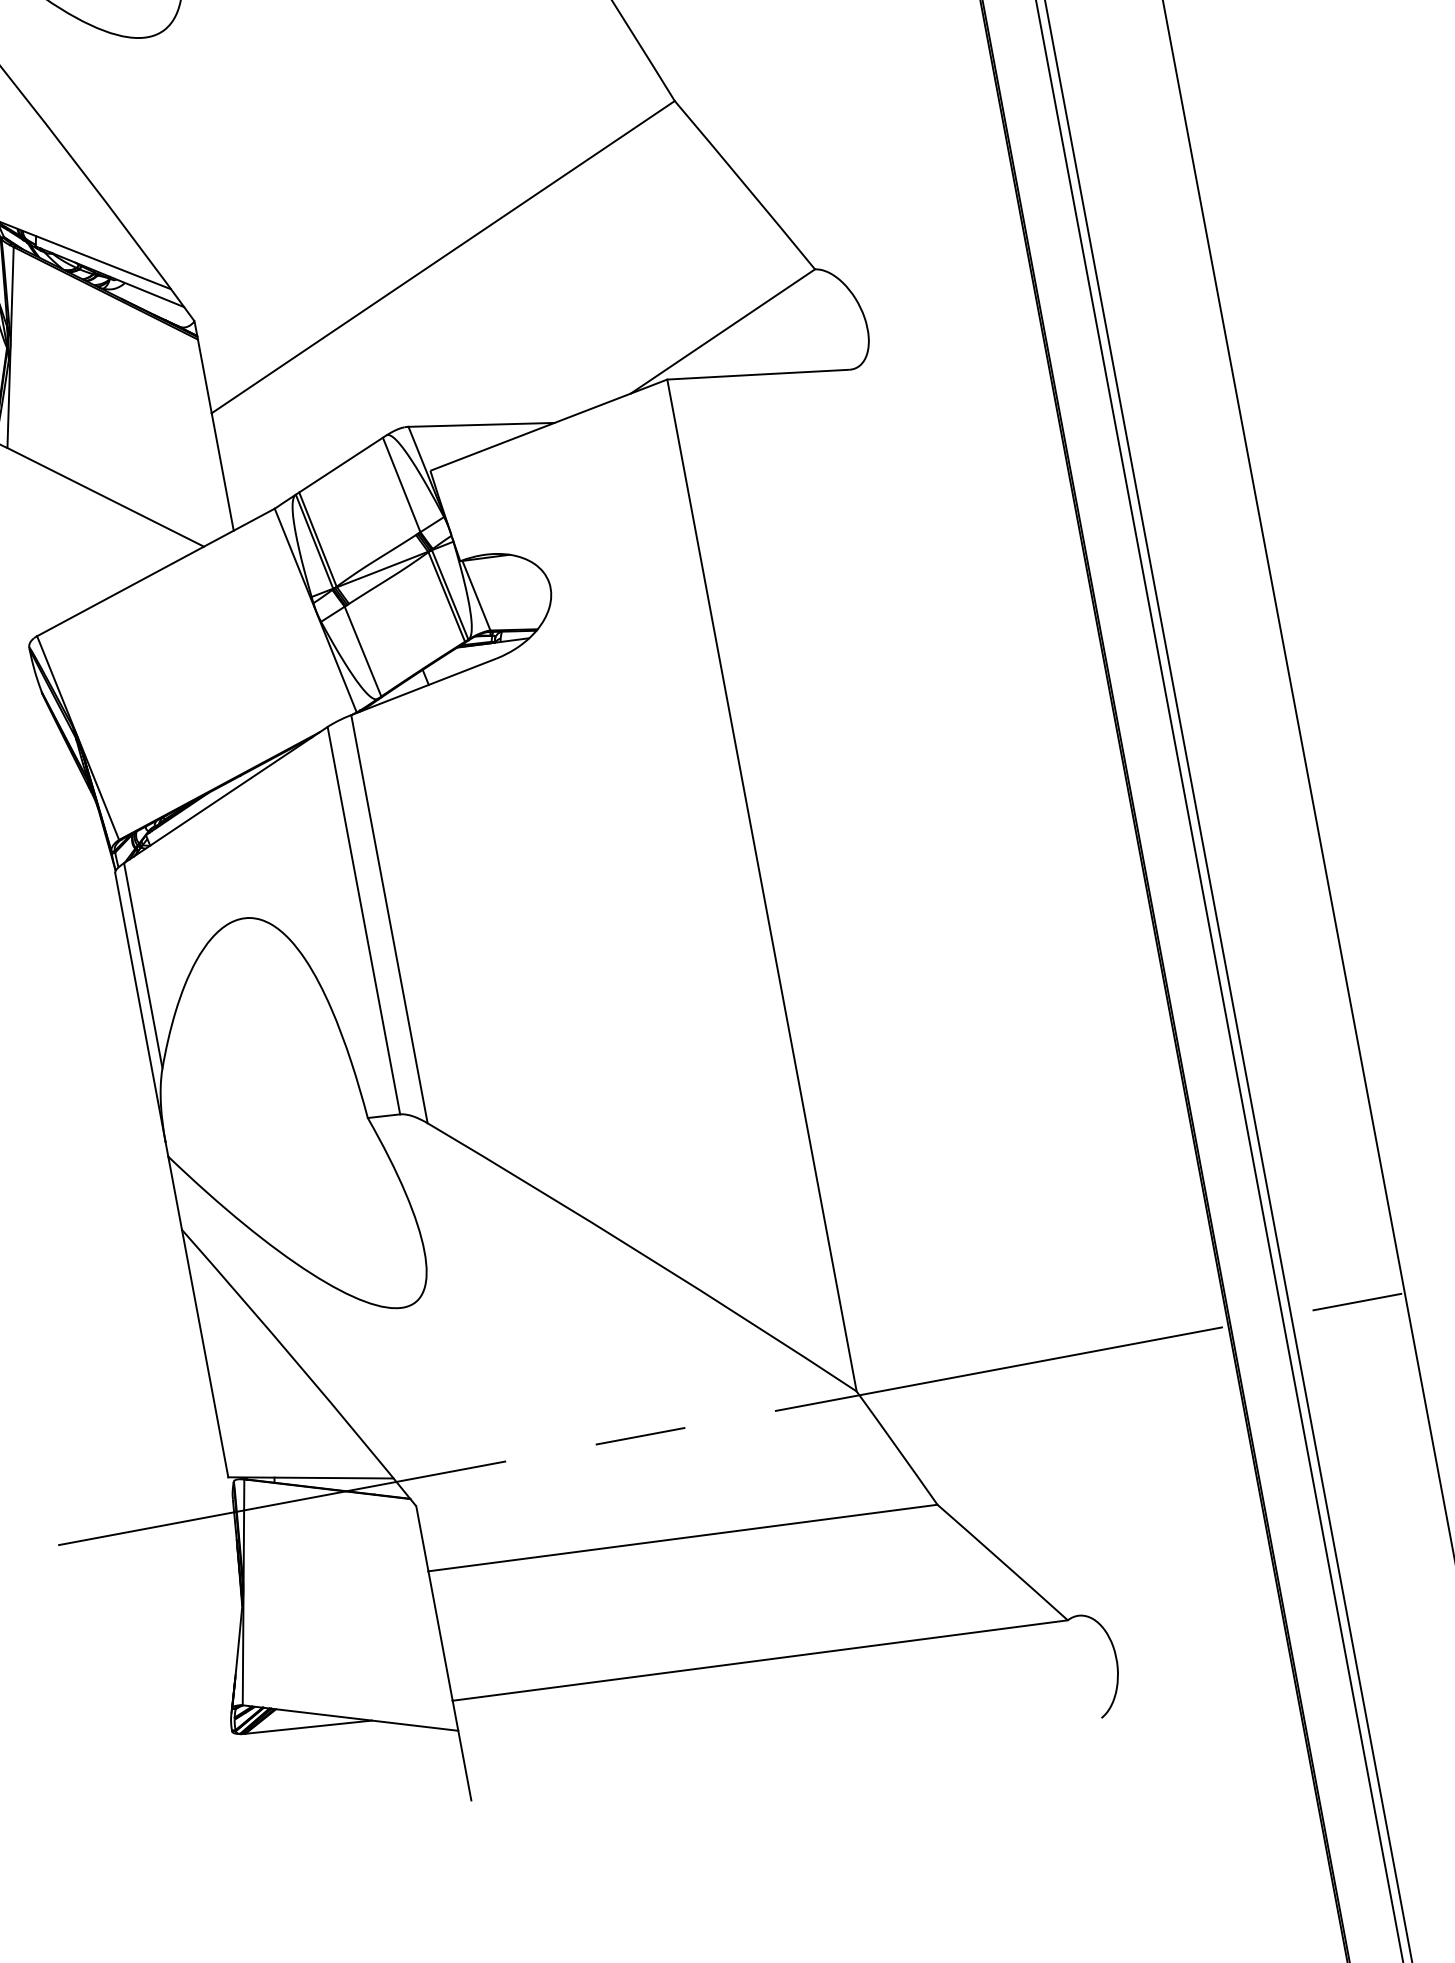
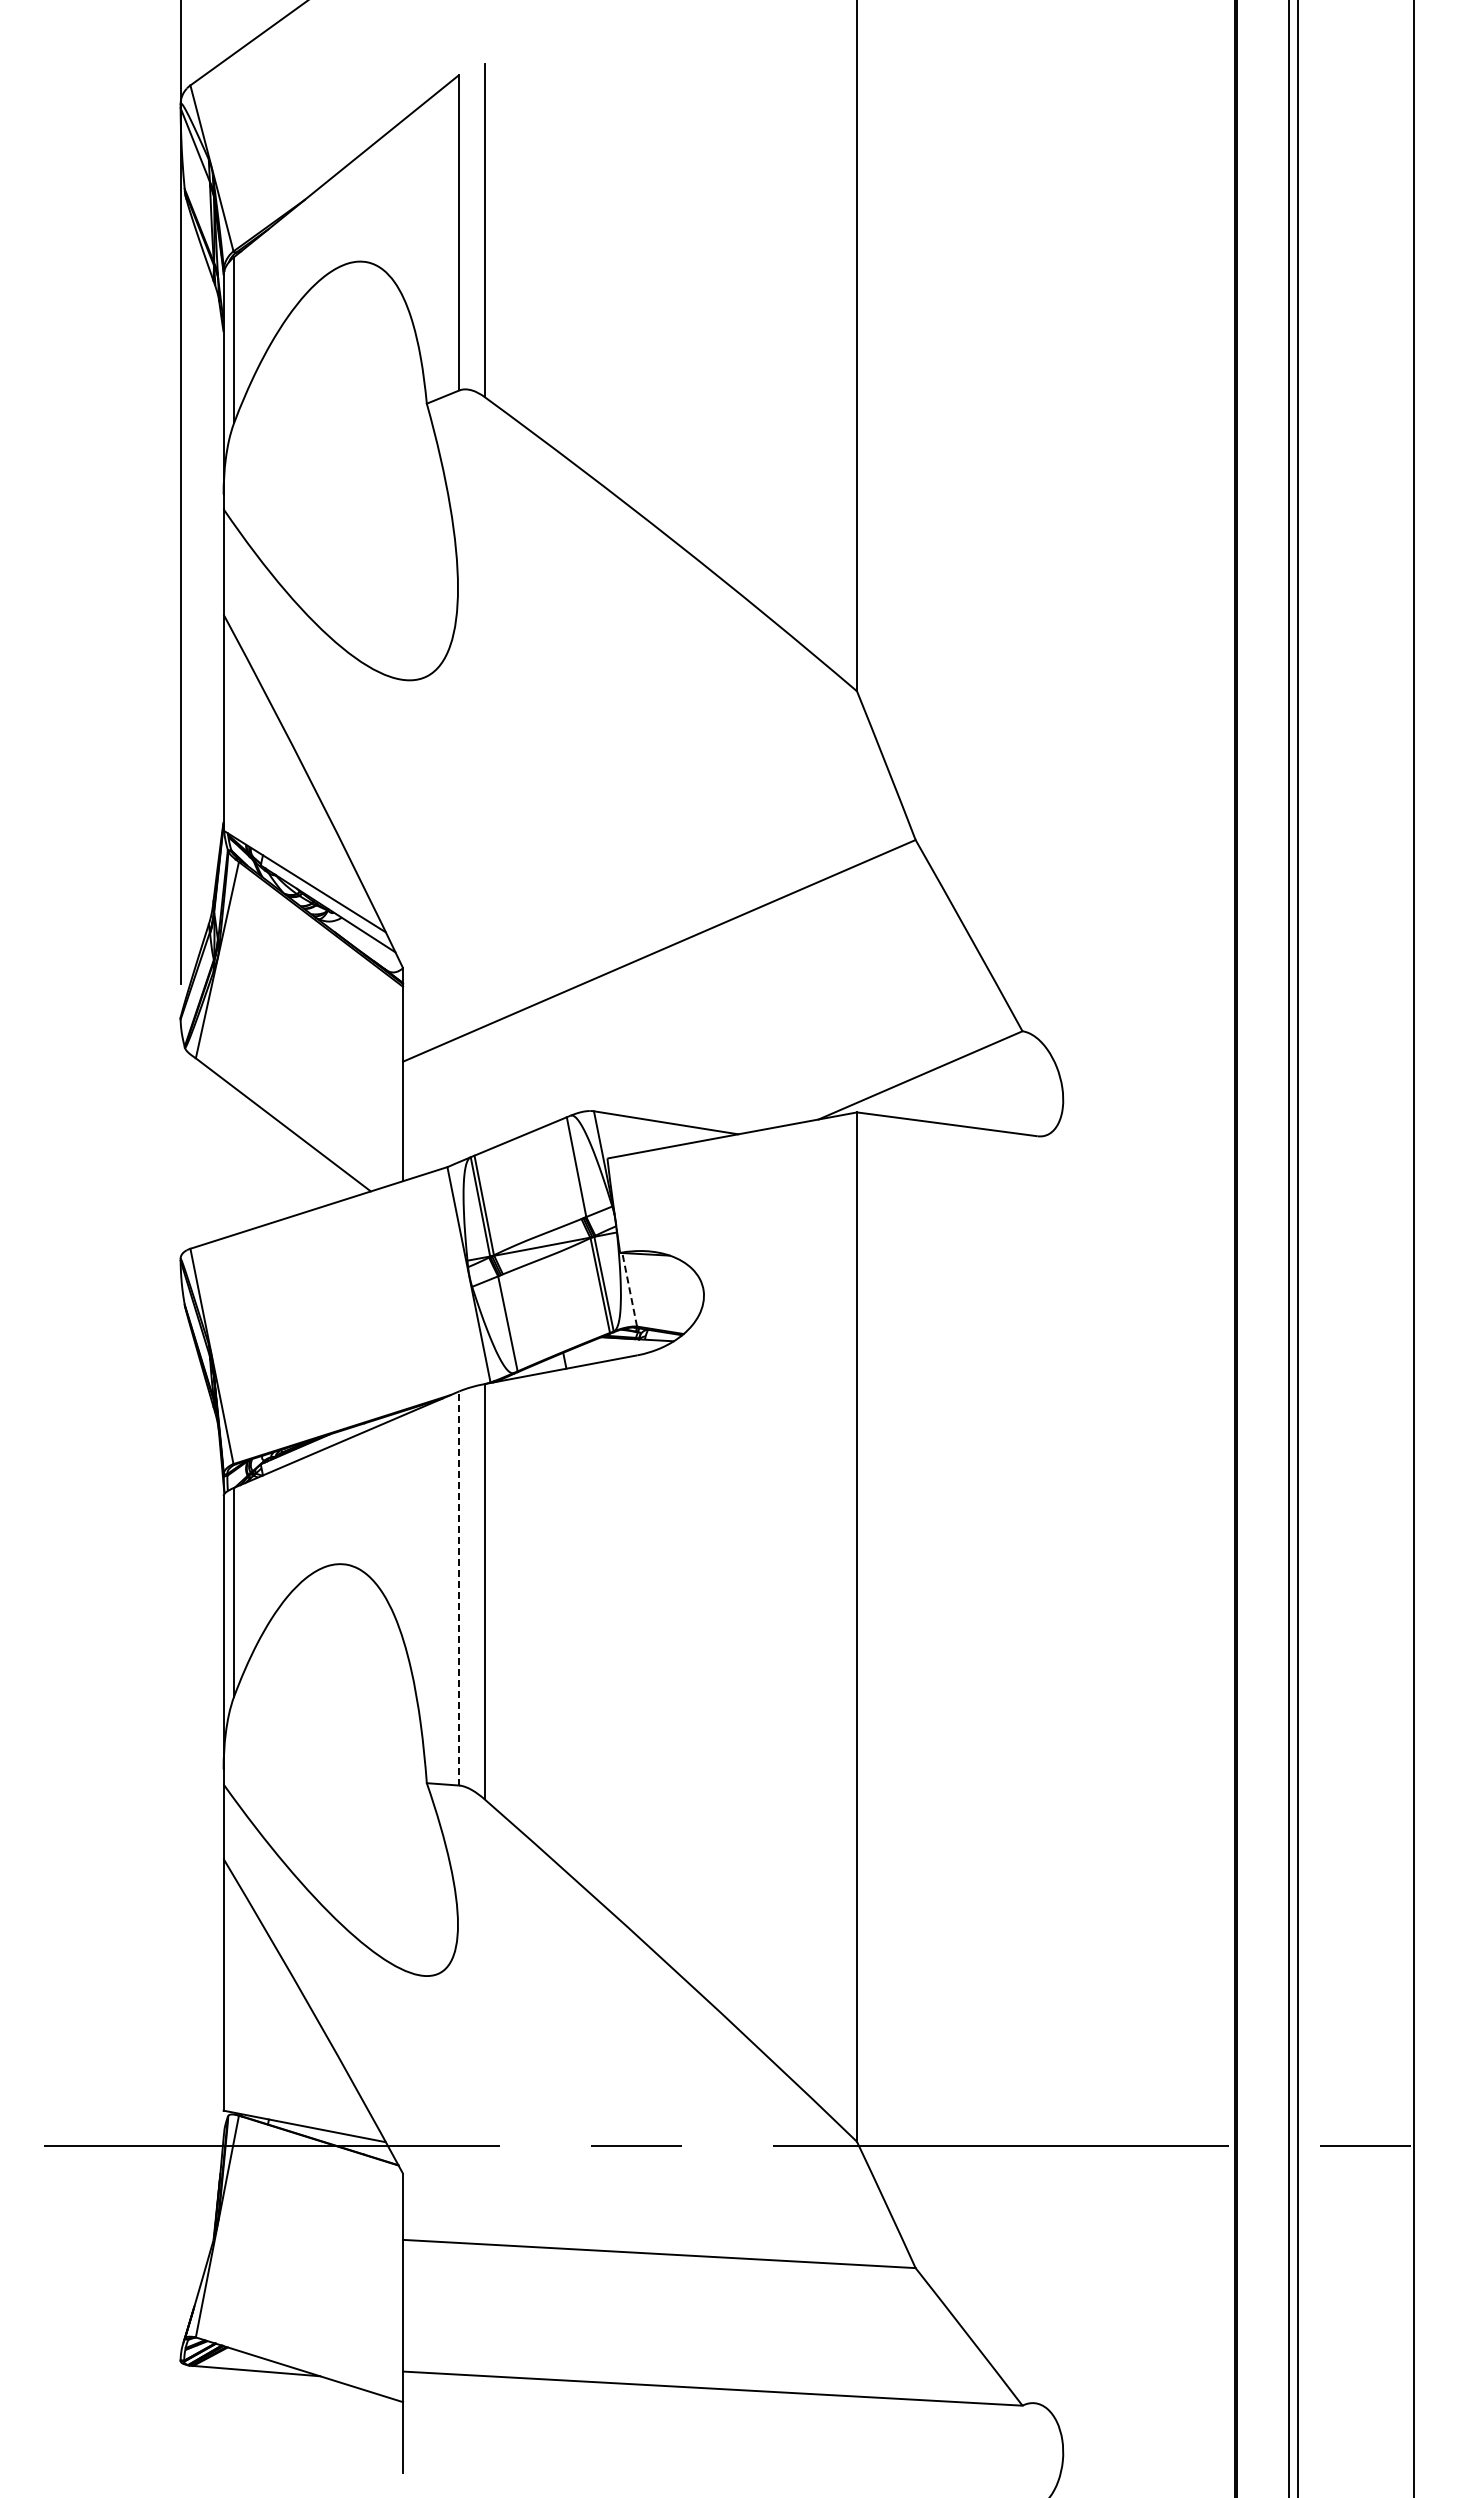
line: (476, 595) -> (629, 1289), solid -> dashed
line: (363, 919) -> (459, 1587), solid -> dashed

